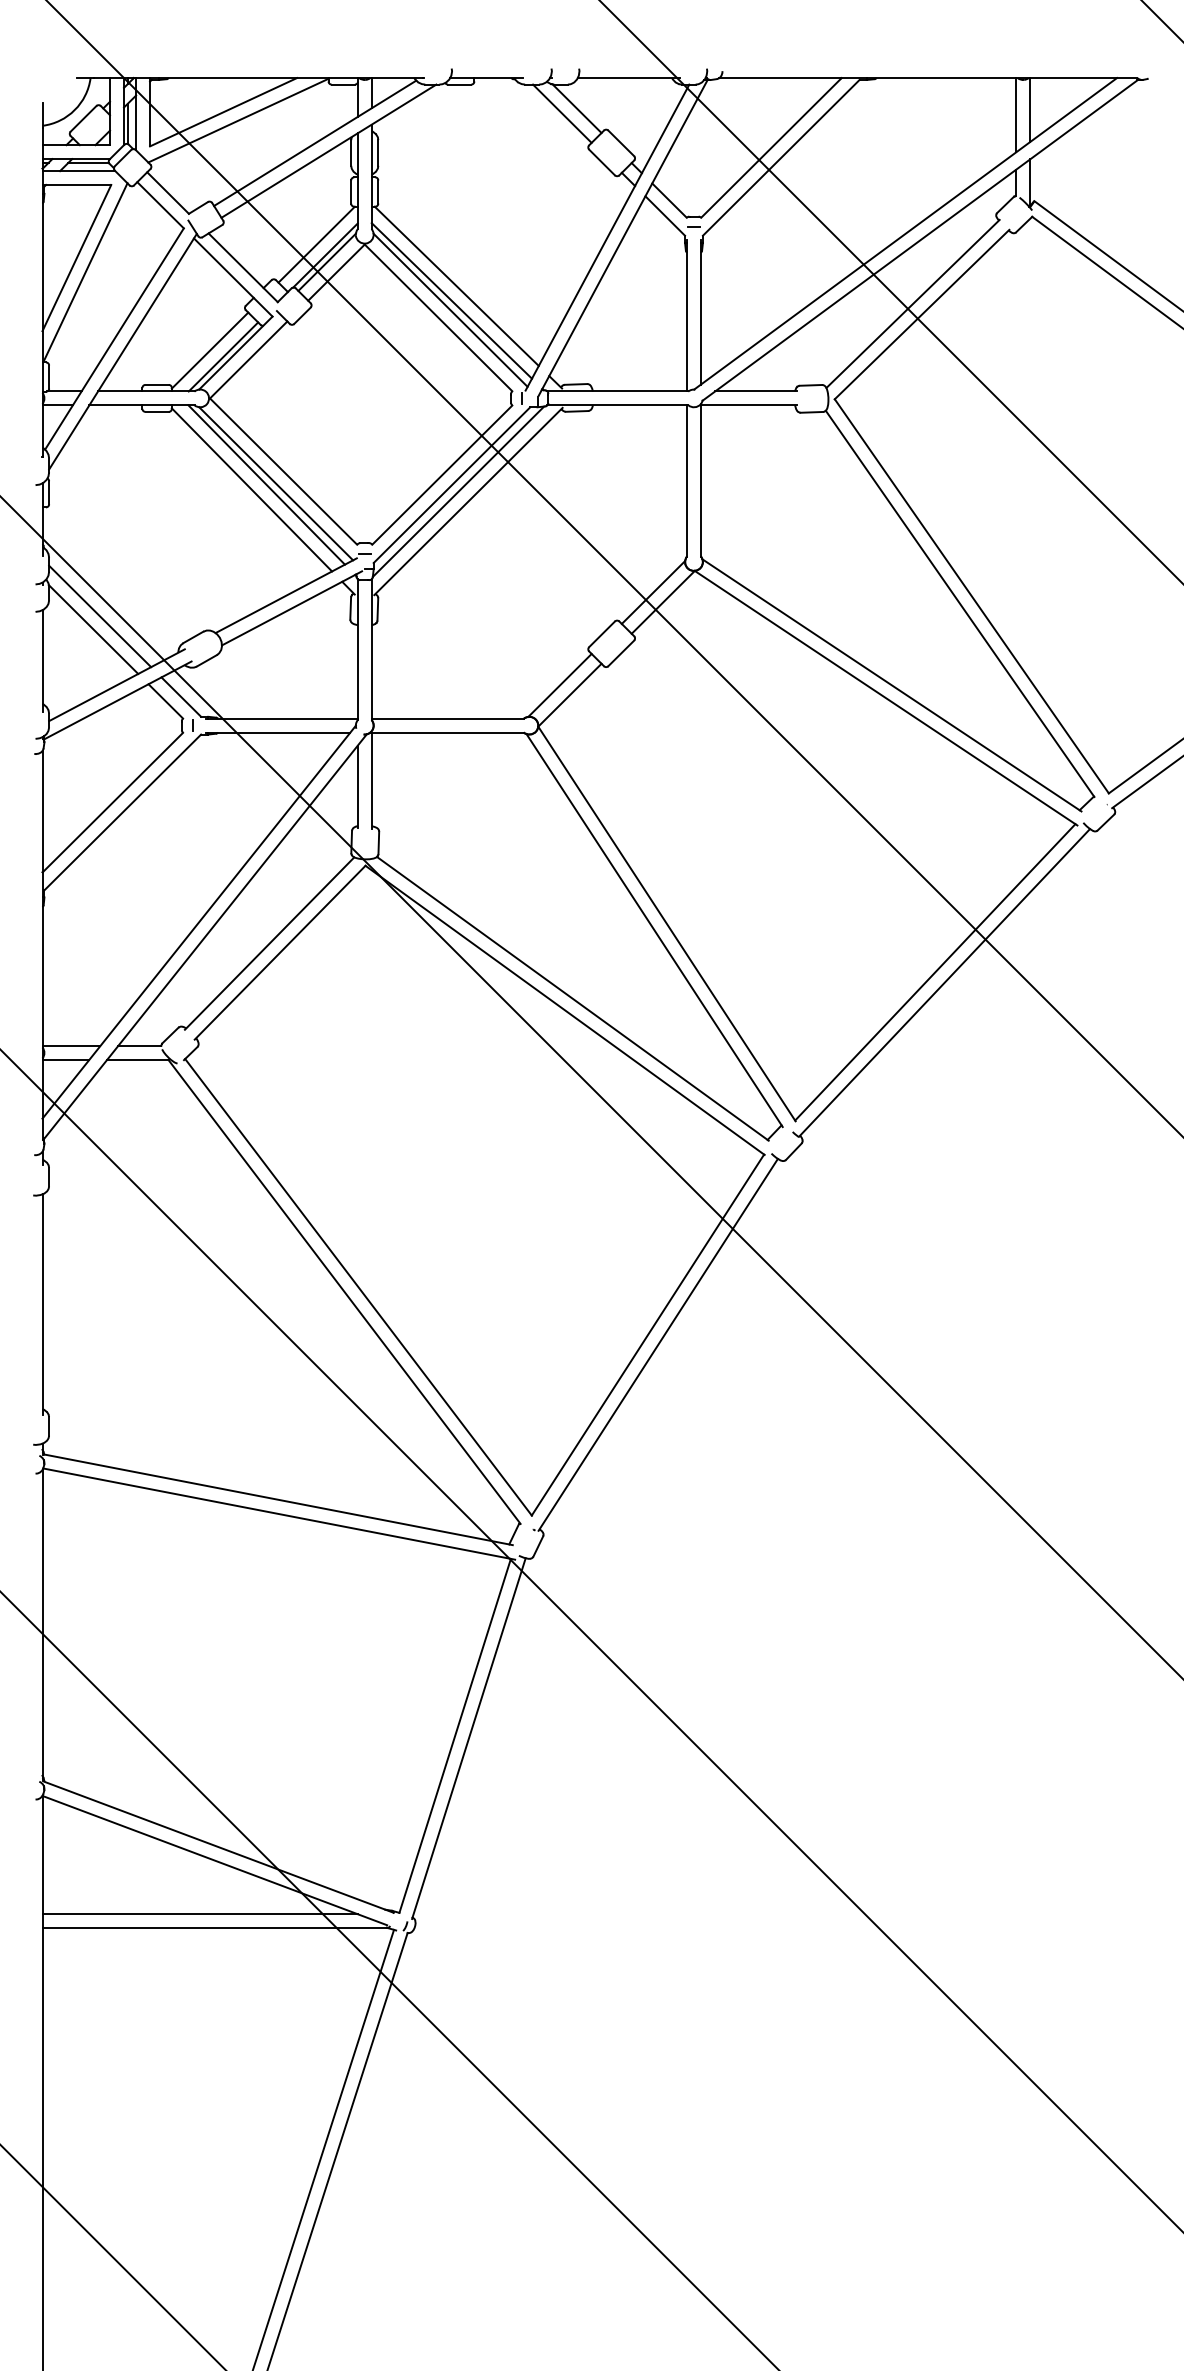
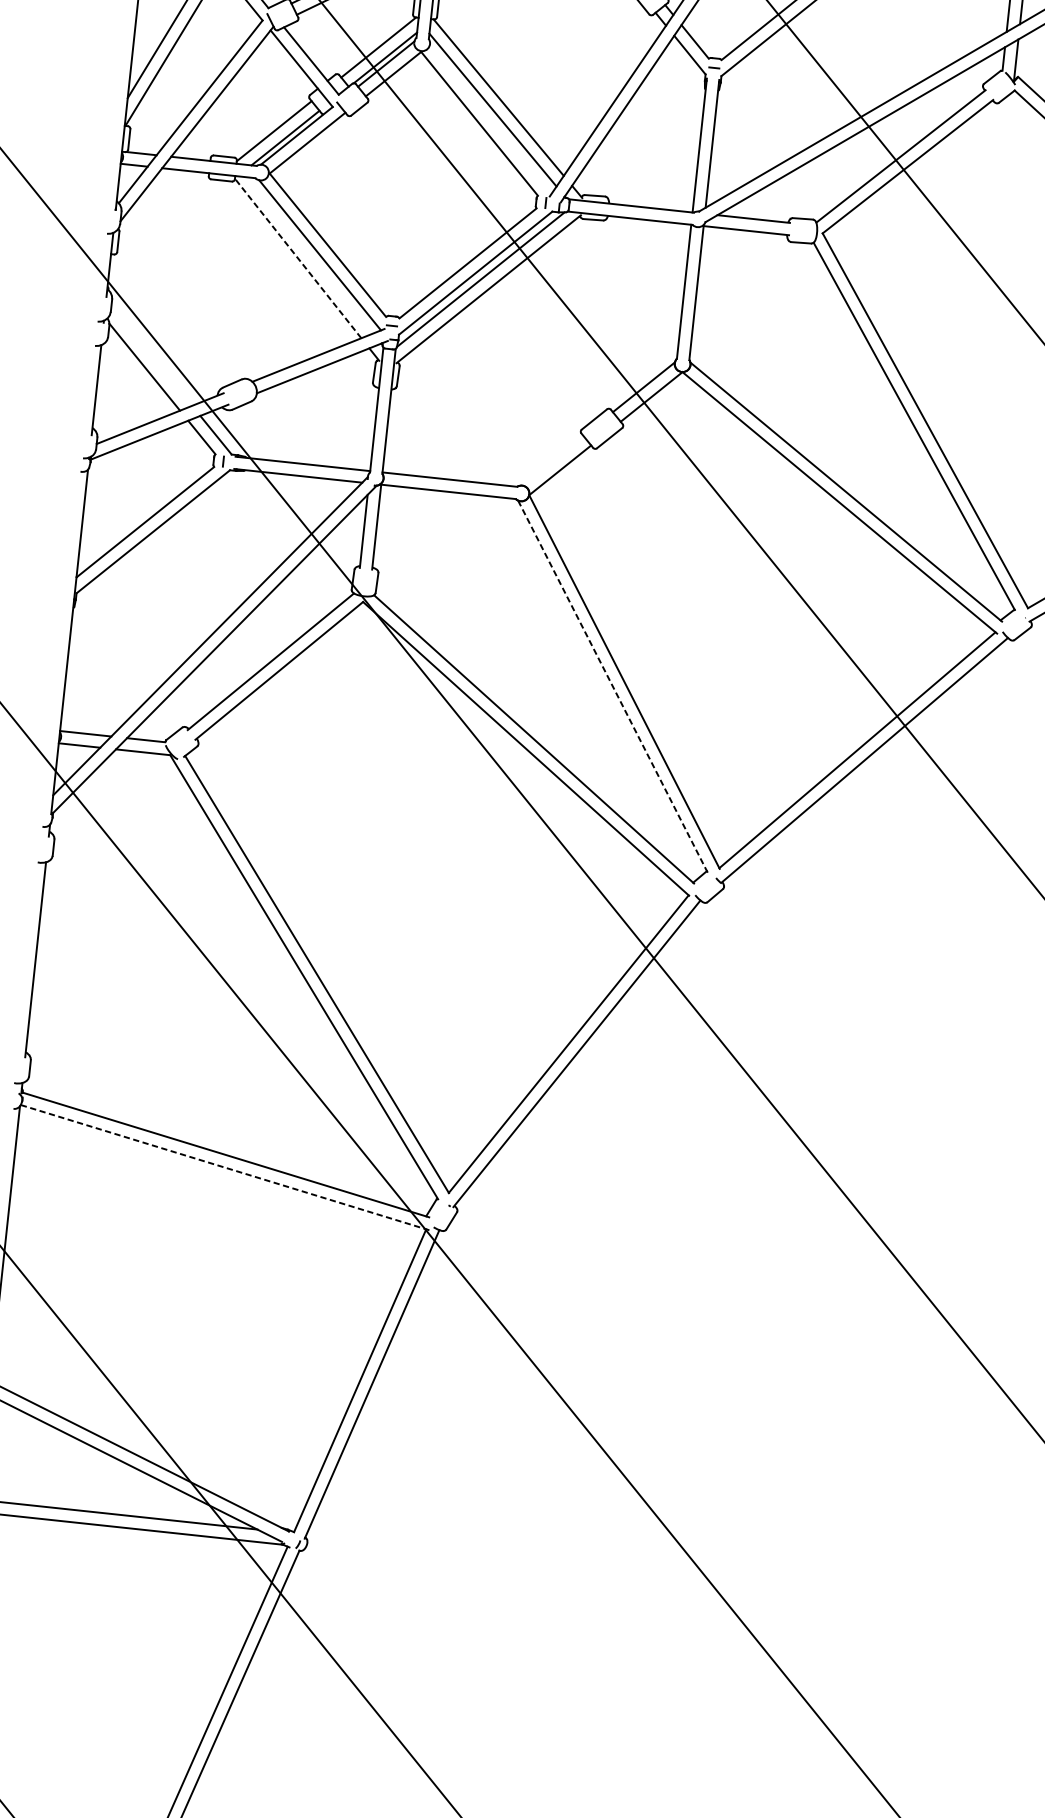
line: (450, 309) -> (490, 117), removed
line: (266, 484) -> (311, 255), removed
line: (251, 489) -> (297, 258), solid -> dashed
line: (100, 616) -> (152, 356), removed
line: (559, 685) -> (551, 460), removed
line: (654, 930) -> (612, 686), solid -> dashed
line: (279, 1514) -> (225, 1168), solid -> dashed

